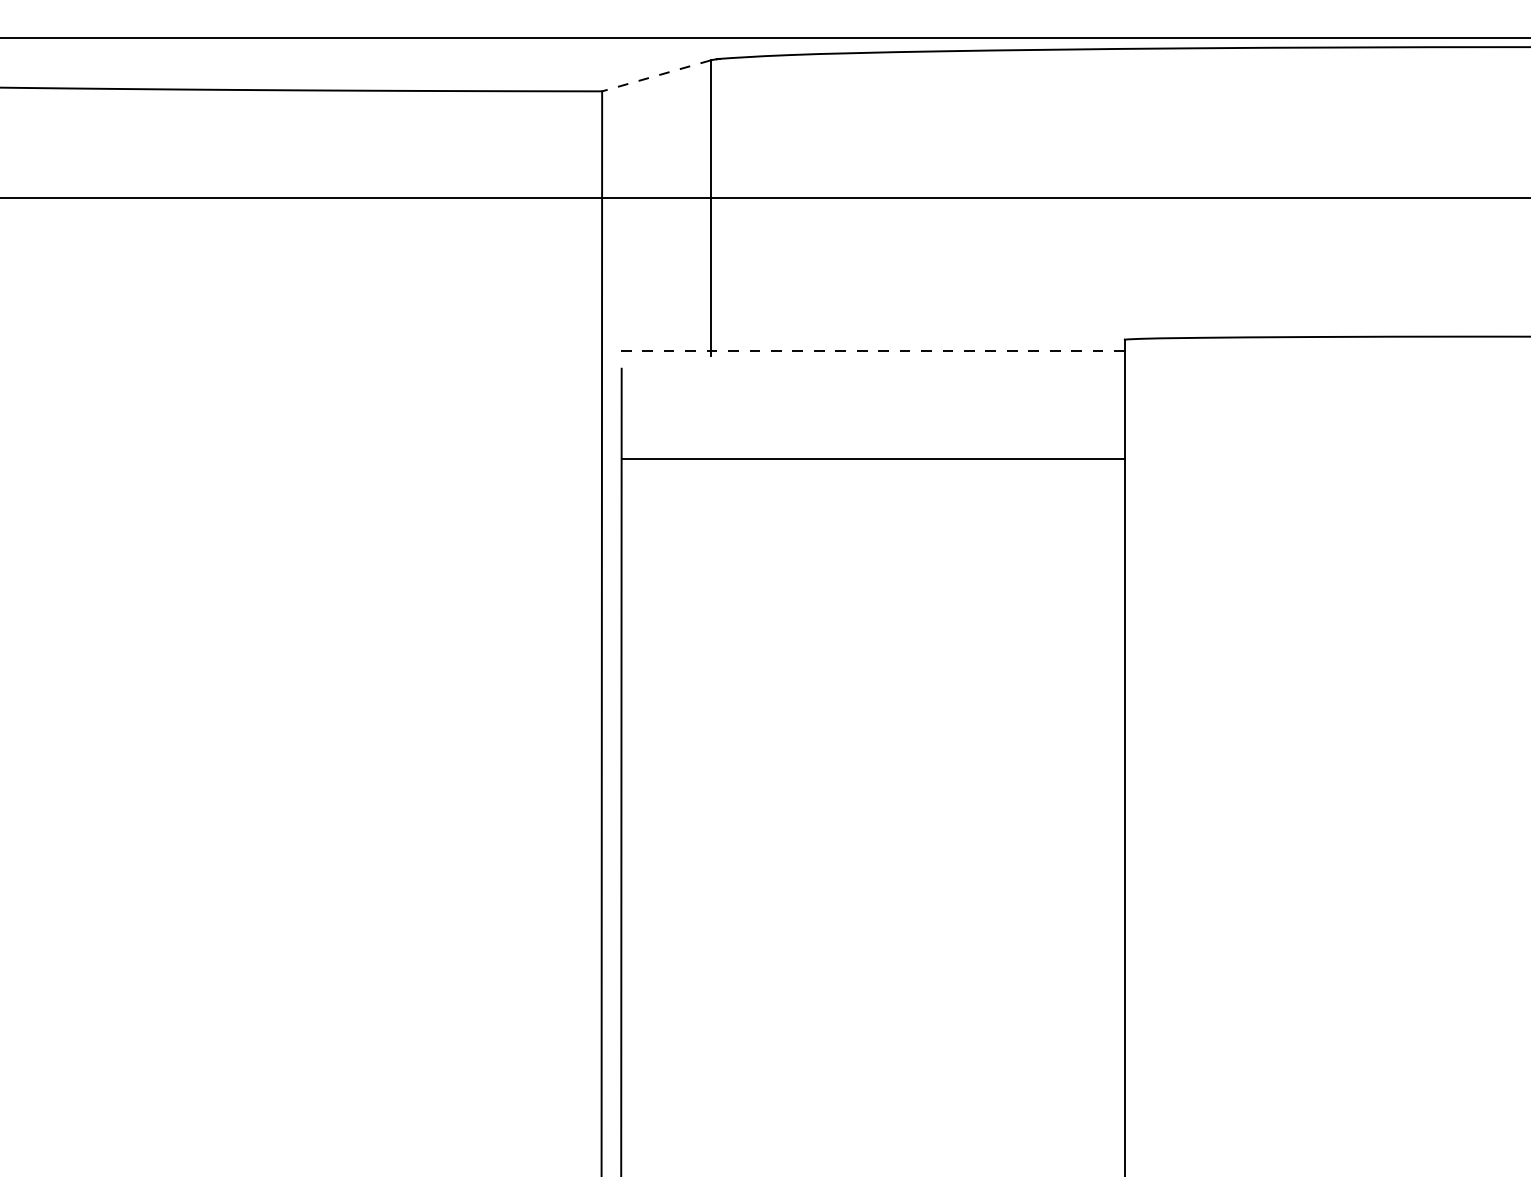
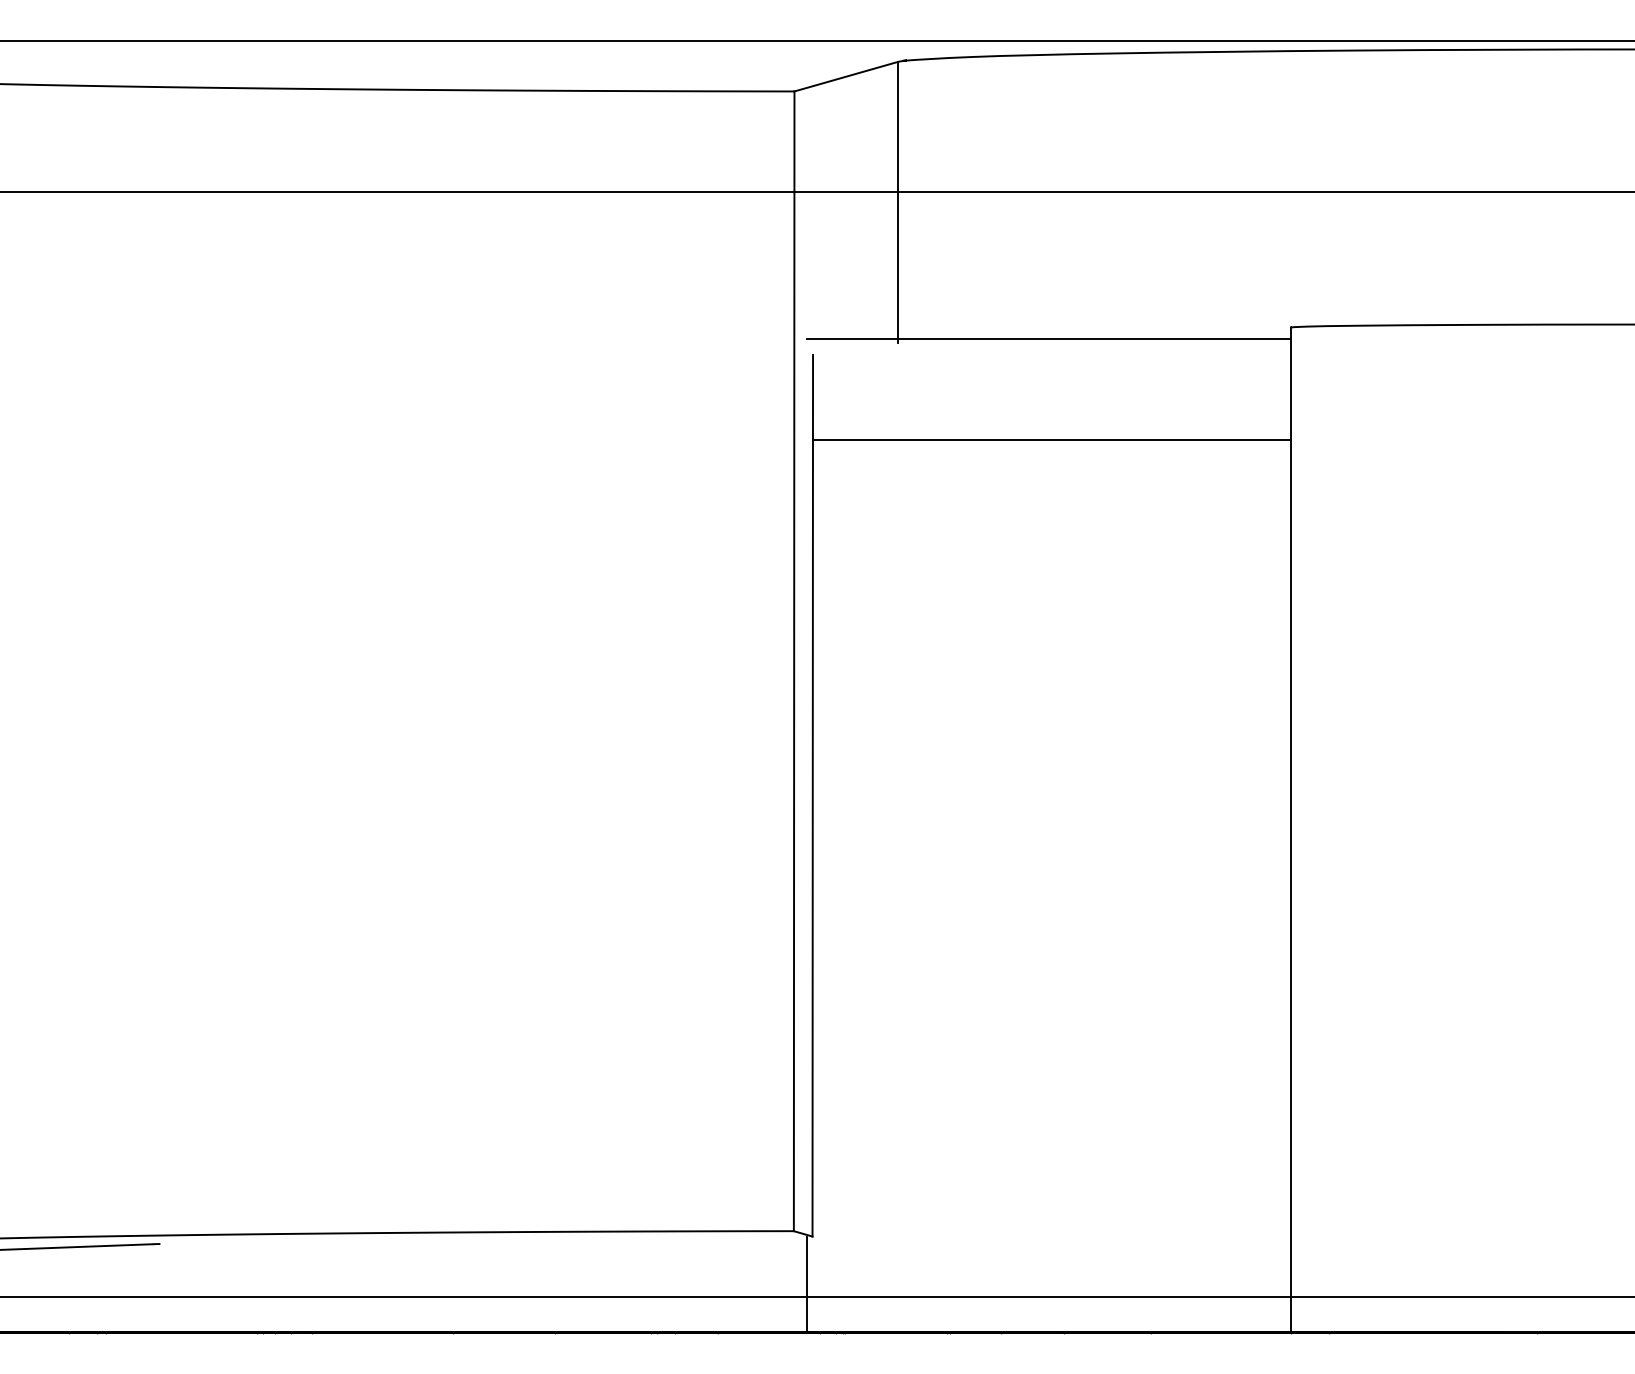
line: (656, 75) -> (846, 76), dashed -> solid
line: (869, 351) -> (1048, 338), dashed -> solid

